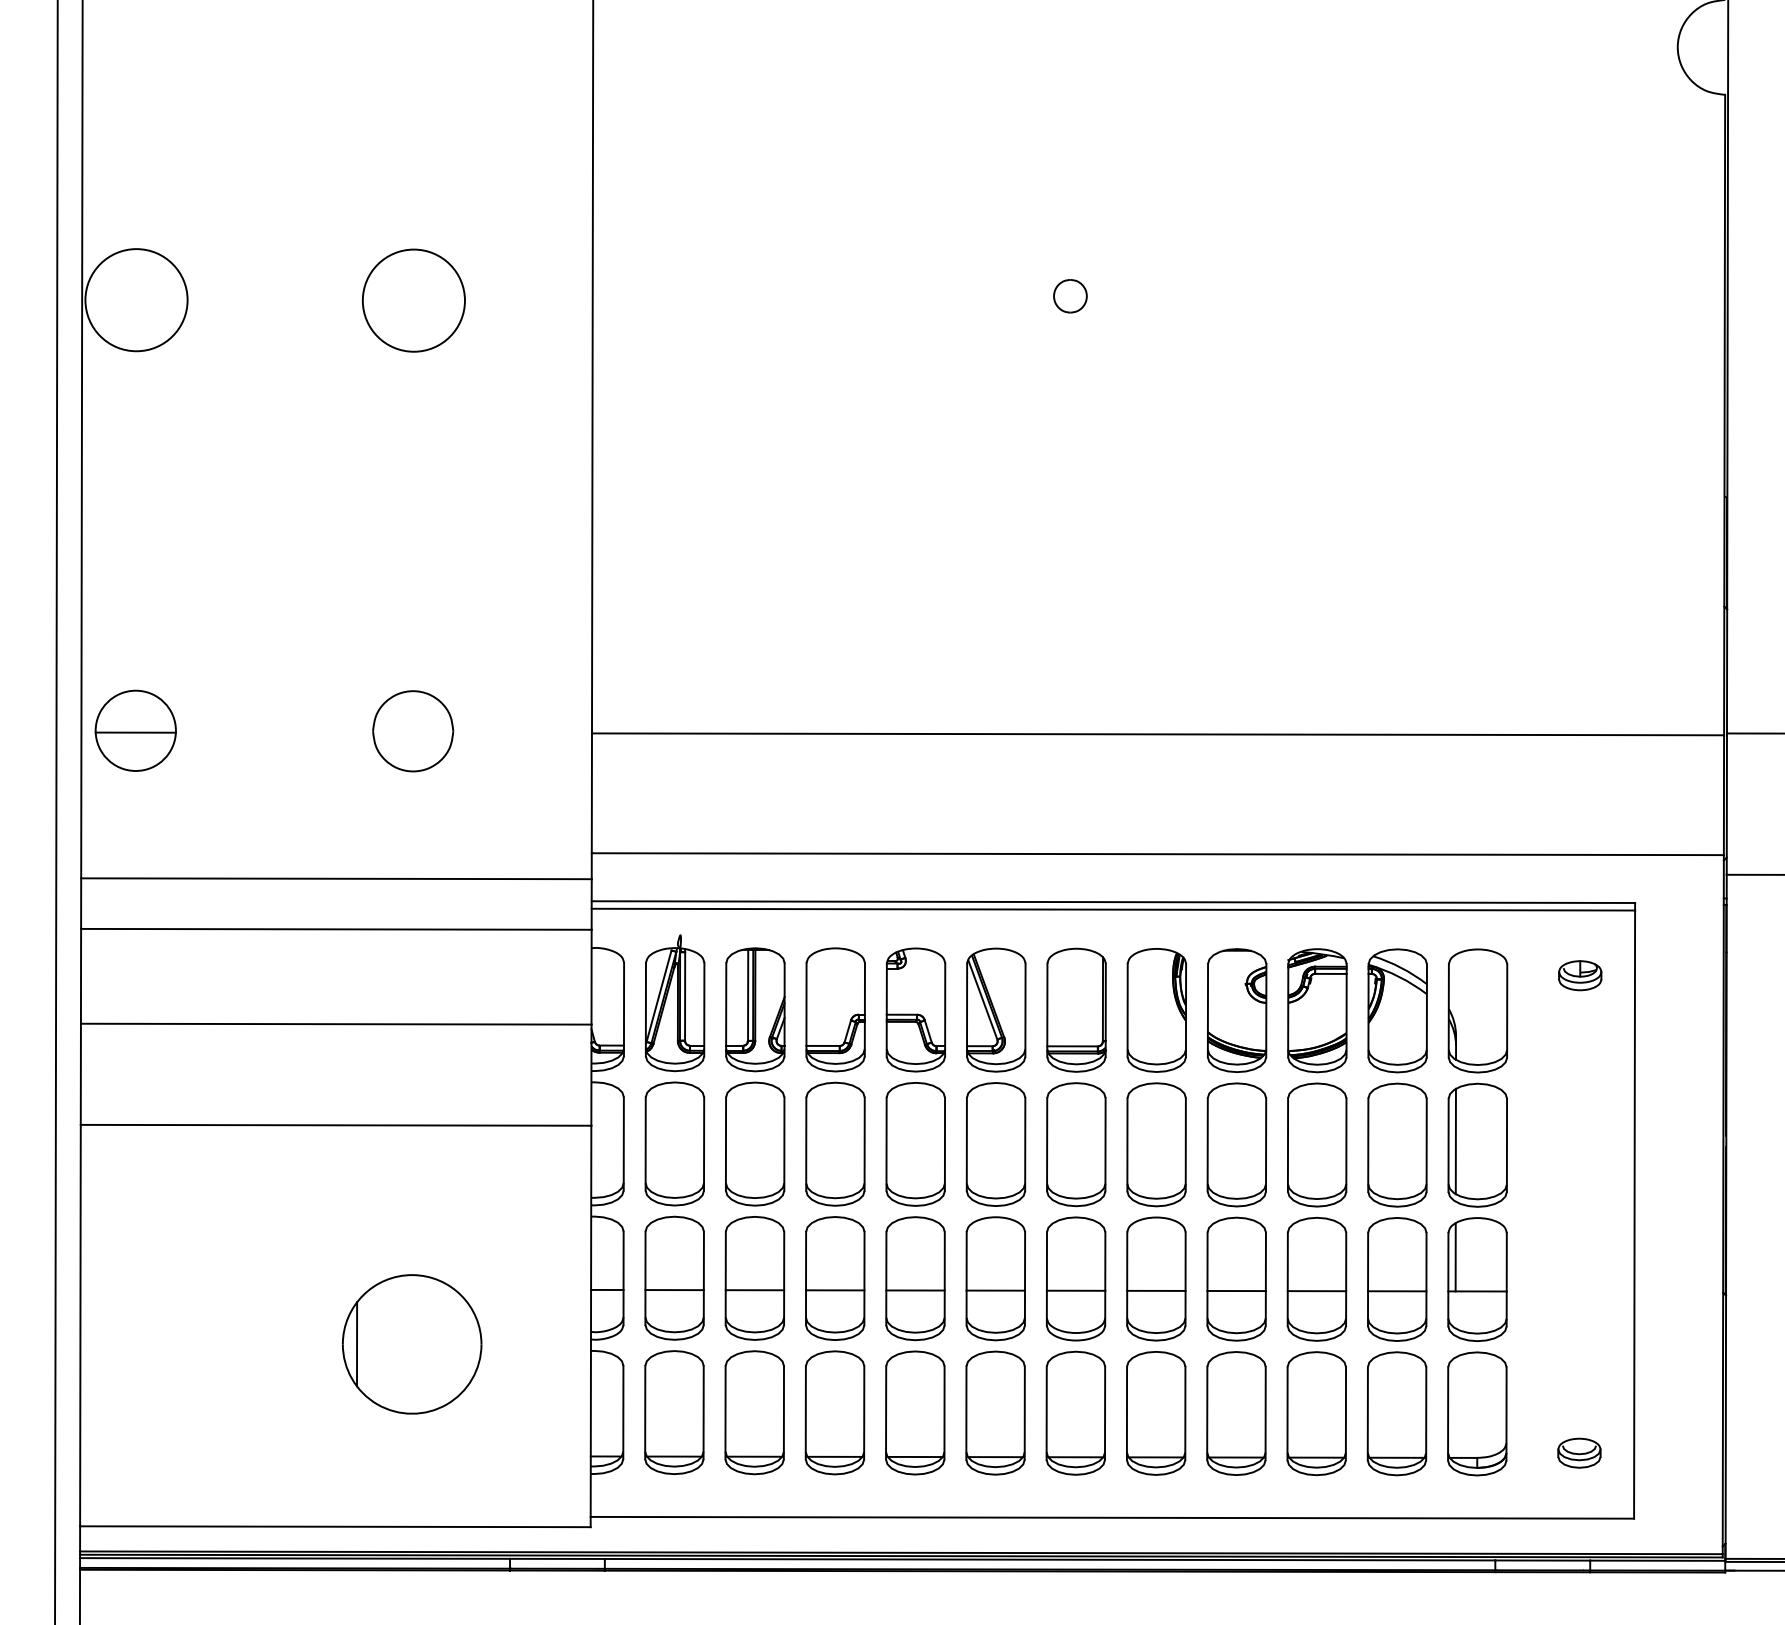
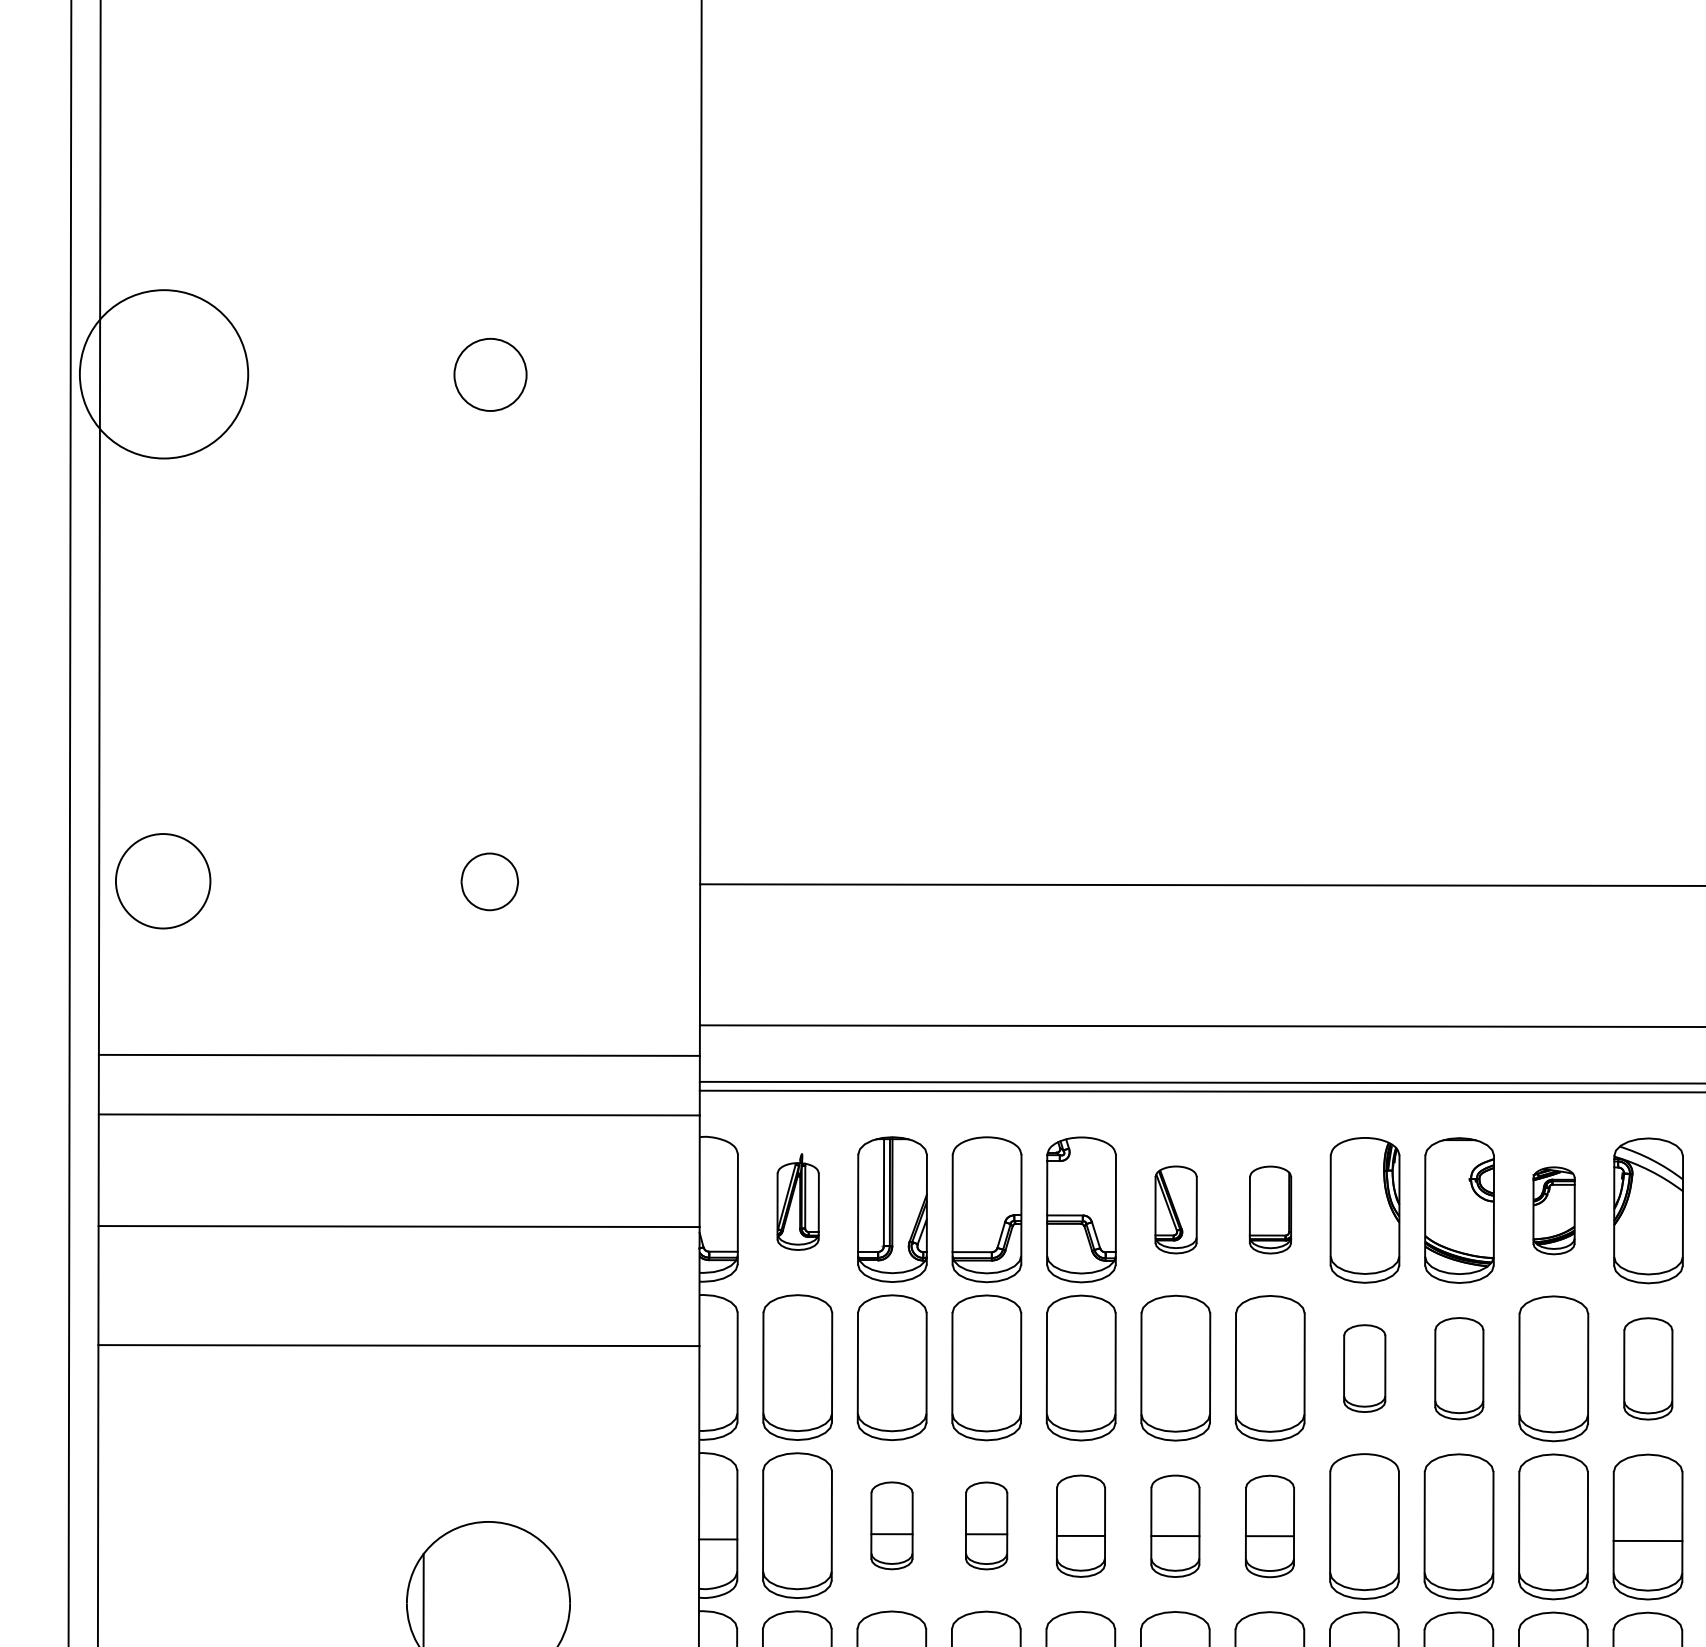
part: (1070, 296) -> (1263, 369), removed
circle: (136, 300) -> (164, 374), size x1.4
circle: (413, 300) -> (490, 374), size x0.6
part: (413, 731) -> (490, 882), size x0.6
line: (135, 732) -> (162, 883), removed
part: (675, 1003) -> (798, 1202), size x0.6
part: (996, 1009) -> (1176, 1209), size x0.6
part: (1076, 1009) -> (1270, 1209), size x0.6
part: (1317, 1010) -> (1554, 1210), size x0.6
part: (1156, 1144) -> (1364, 1368), size x0.6
part: (1236, 1144) -> (1458, 1368), size x0.7
part: (1397, 1144) -> (1648, 1368), size x0.7
part: (754, 1278) -> (891, 1525), size x0.6
part: (835, 1278) -> (986, 1525), size x0.6
part: (915, 1278) -> (1080, 1525), size x0.7
part: (995, 1278) -> (1175, 1525), size x0.7
part: (1075, 1278) -> (1269, 1525), size x0.7
line: (674, 1290) -> (797, 1540), removed
line: (1156, 1290) -> (1364, 1540), removed
line: (1236, 1290) -> (1458, 1540), removed
line: (1316, 1291) -> (1552, 1541), removed

